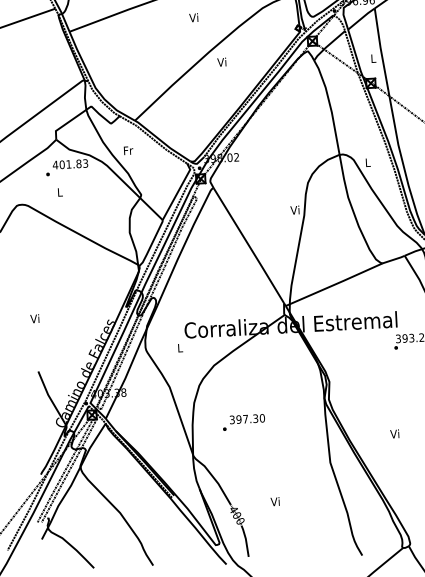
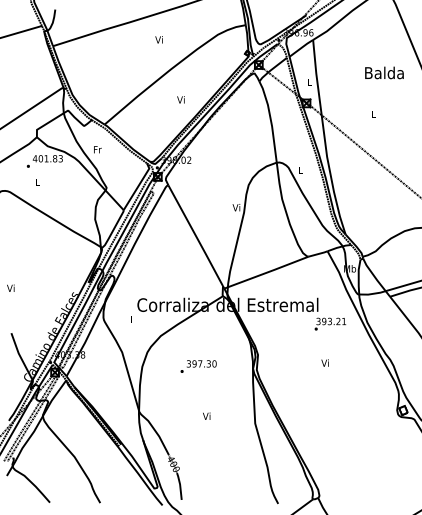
text: (221, 61) -> (180, 99), moved
text: (243, 422) -> (198, 366), moved
text: (393, 433) -> (324, 362), moved
text: (274, 500) -> (206, 415), moved

